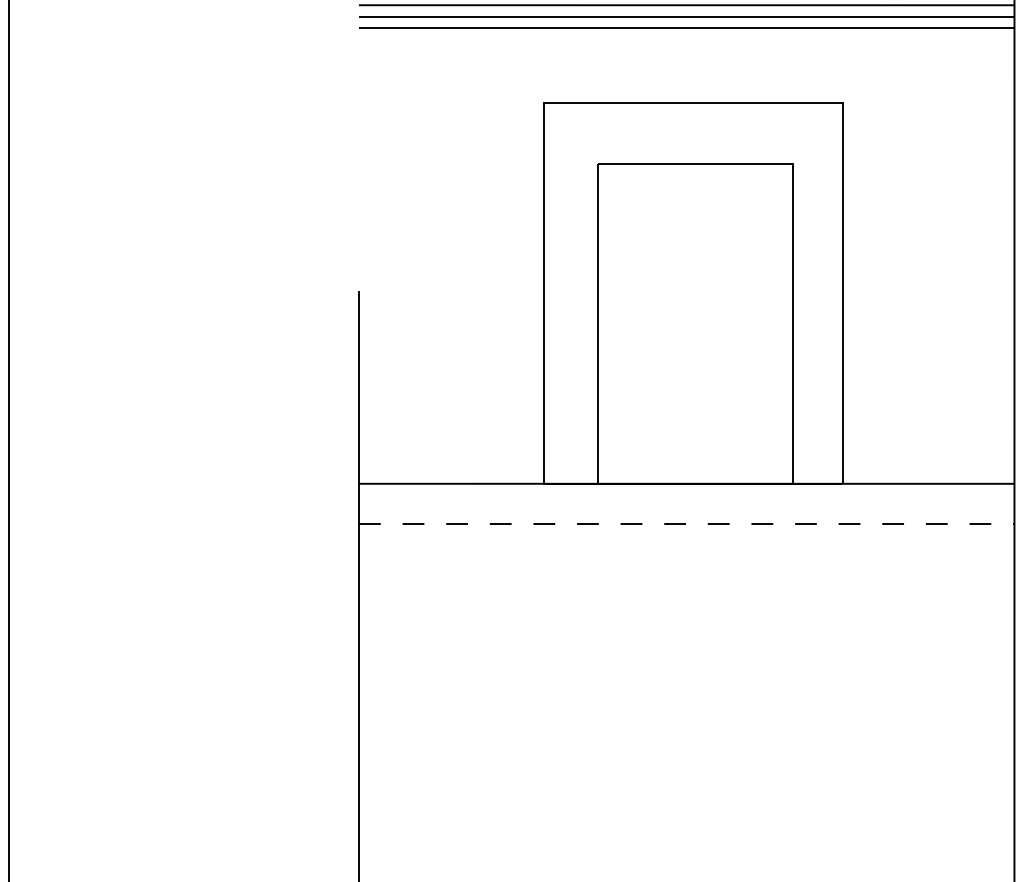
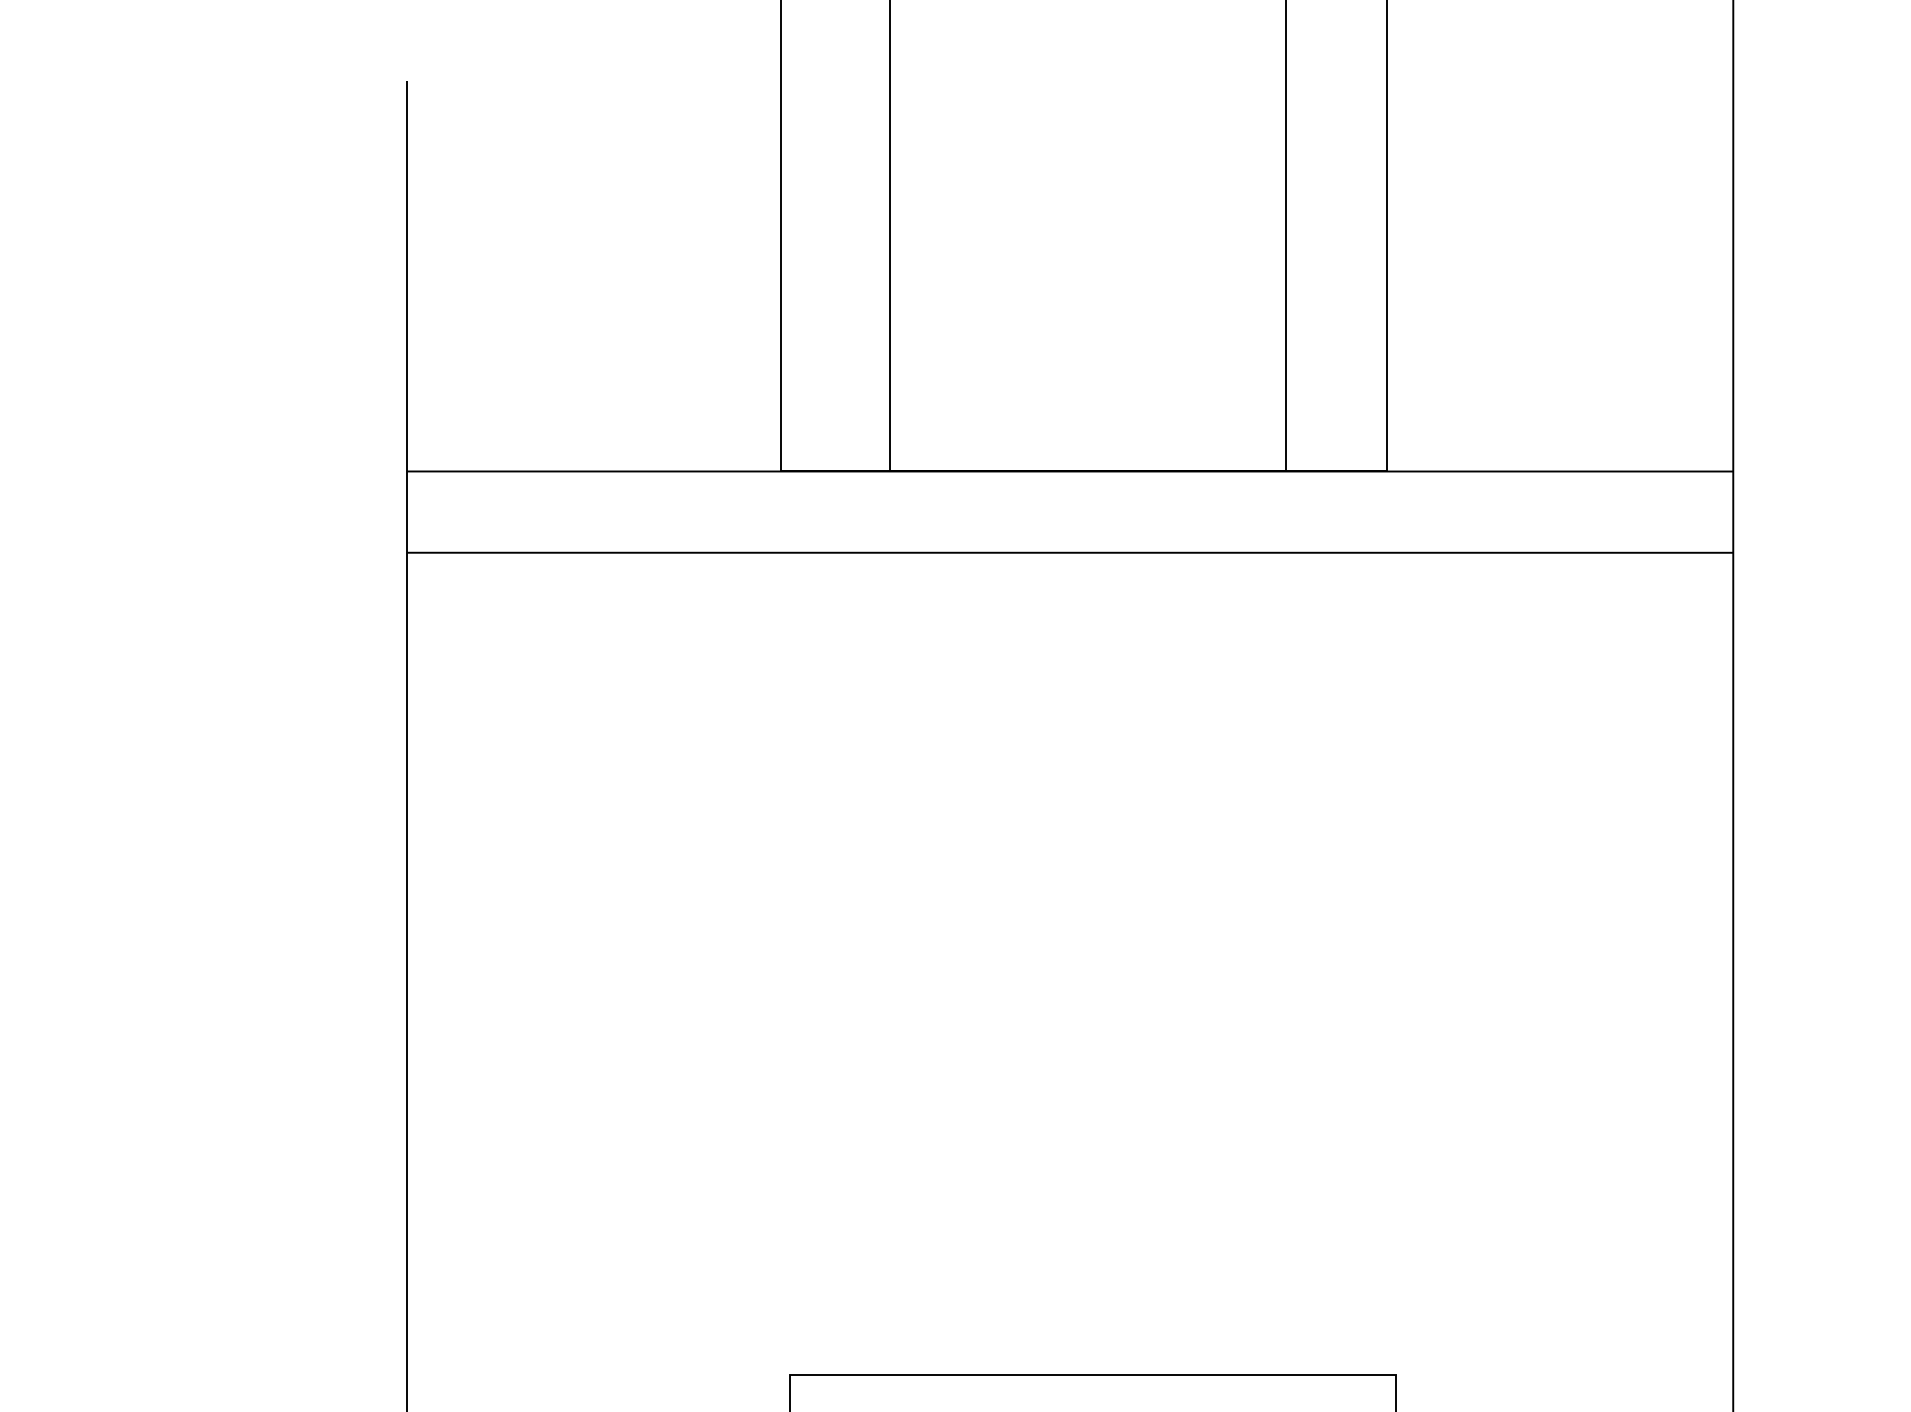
line: (686, 523) -> (1069, 551), dashed -> solid

